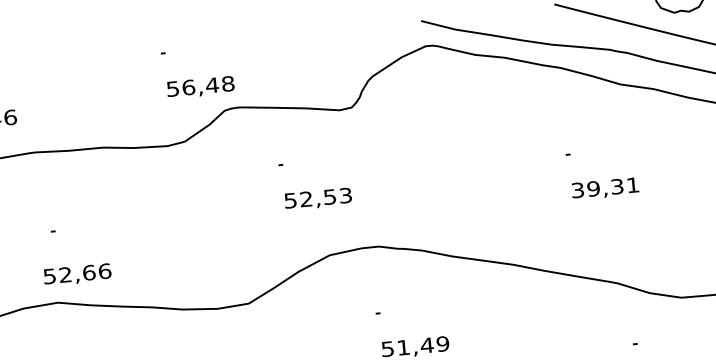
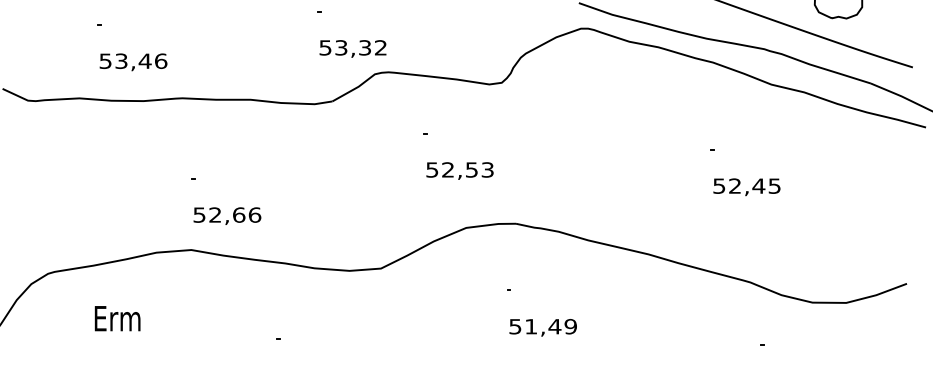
text: (208, 85) -> (361, 47), 56,48 -> 53,32
text: (605, 187) -> (747, 185), 39,31 -> 52,45
text: (77, 274) -> (227, 215), moved

